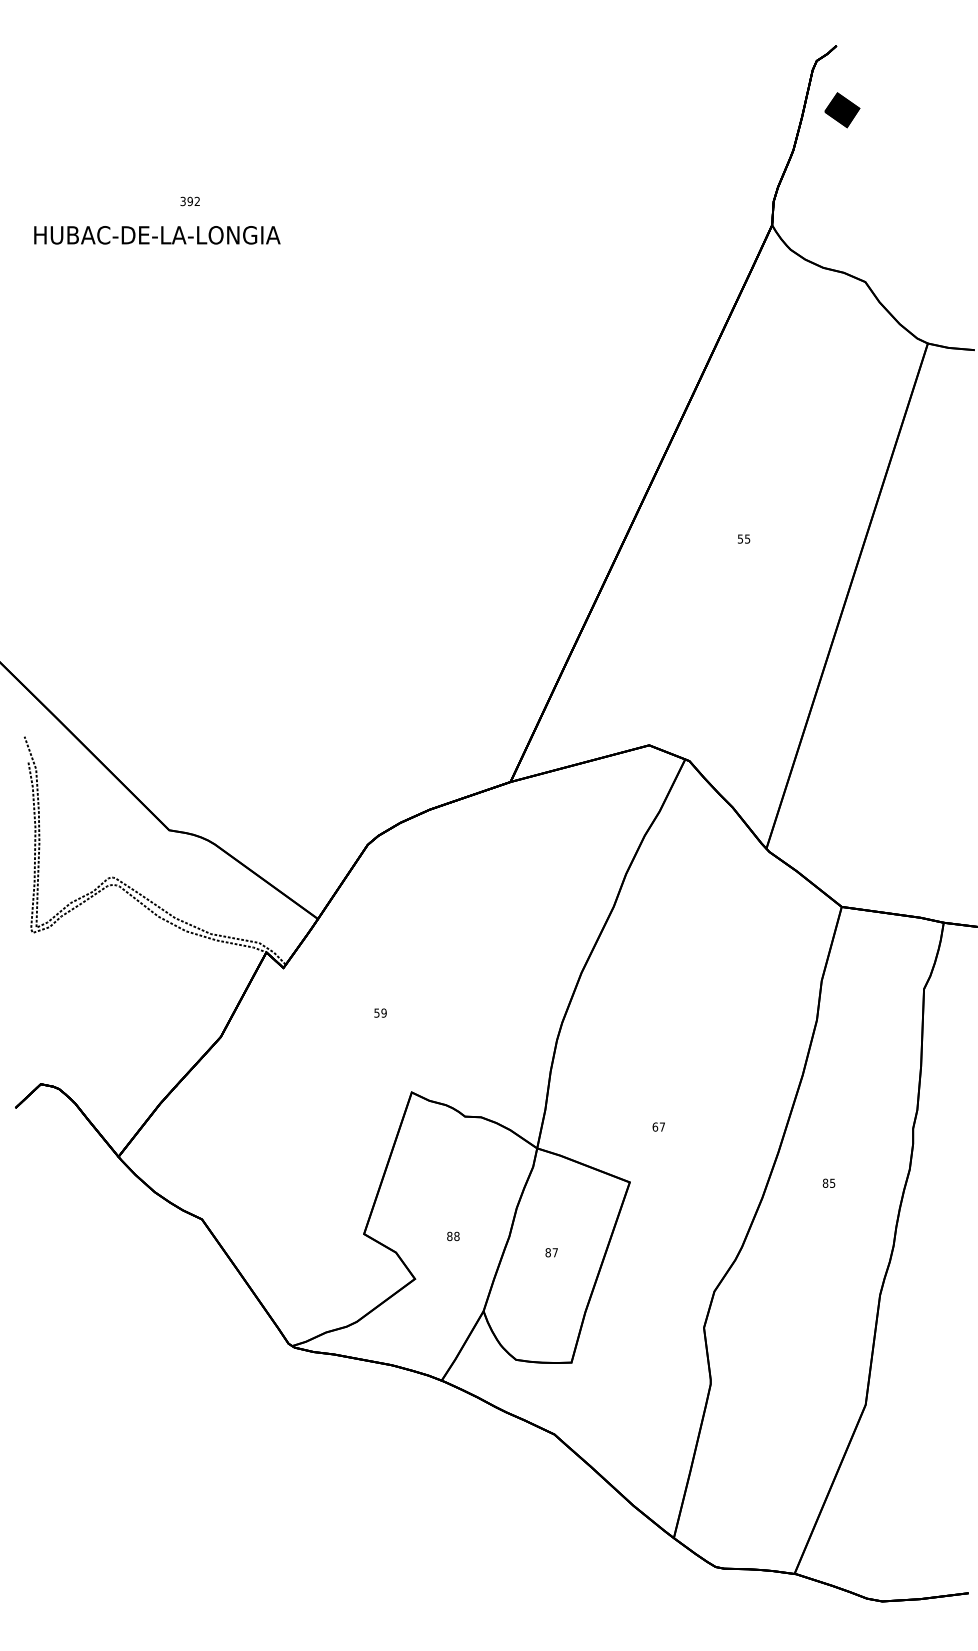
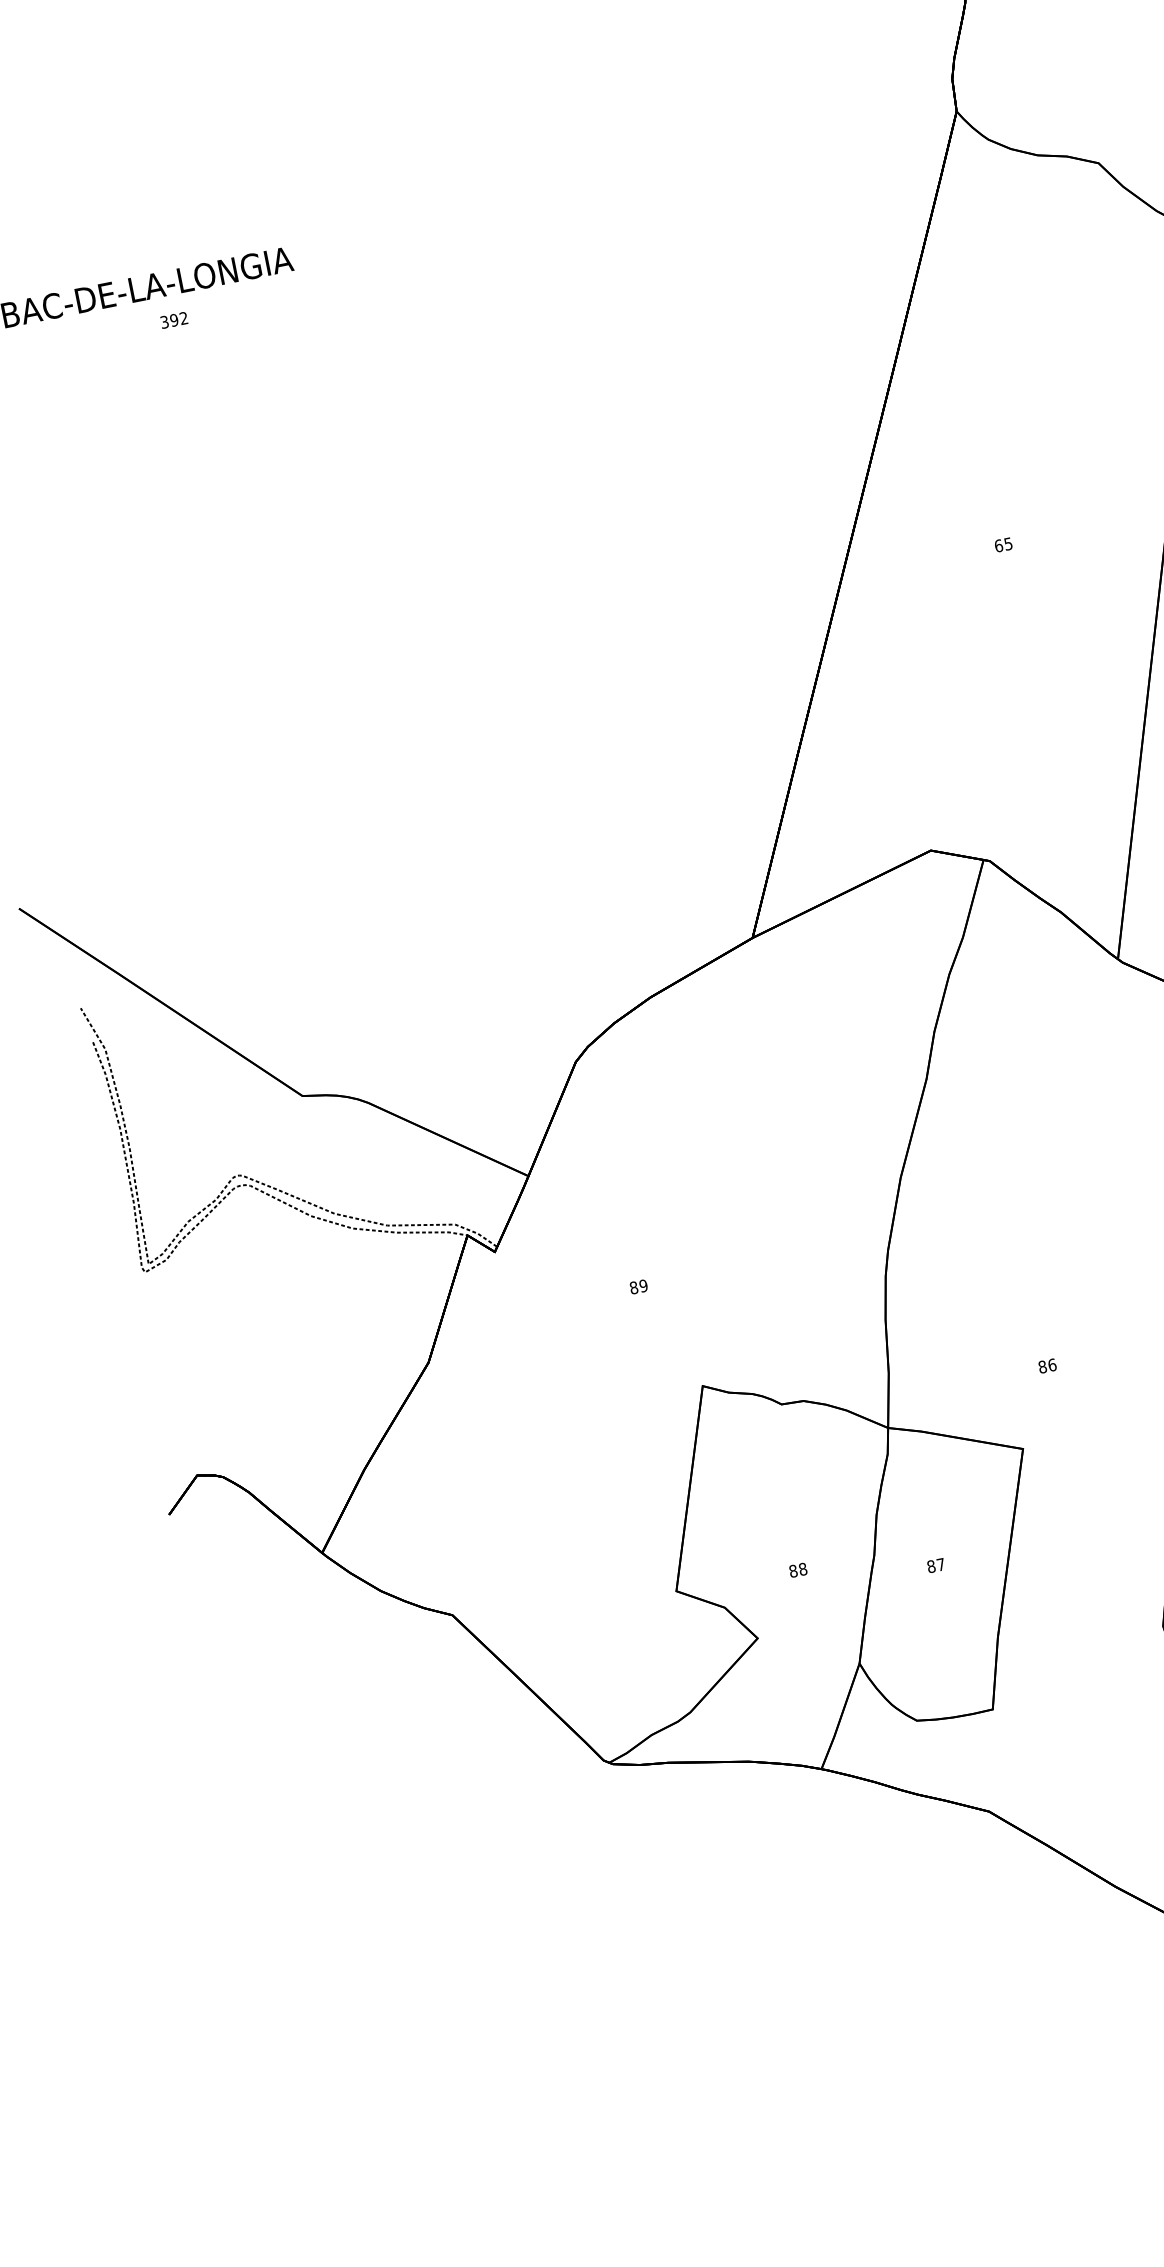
text: (189, 201) -> (173, 320), moved
text: (740, 538) -> (998, 545), 55 -> 65
text: (376, 1012) -> (633, 1287), 59 -> 89
text: (658, 1126) -> (1046, 1365), 67 -> 86

